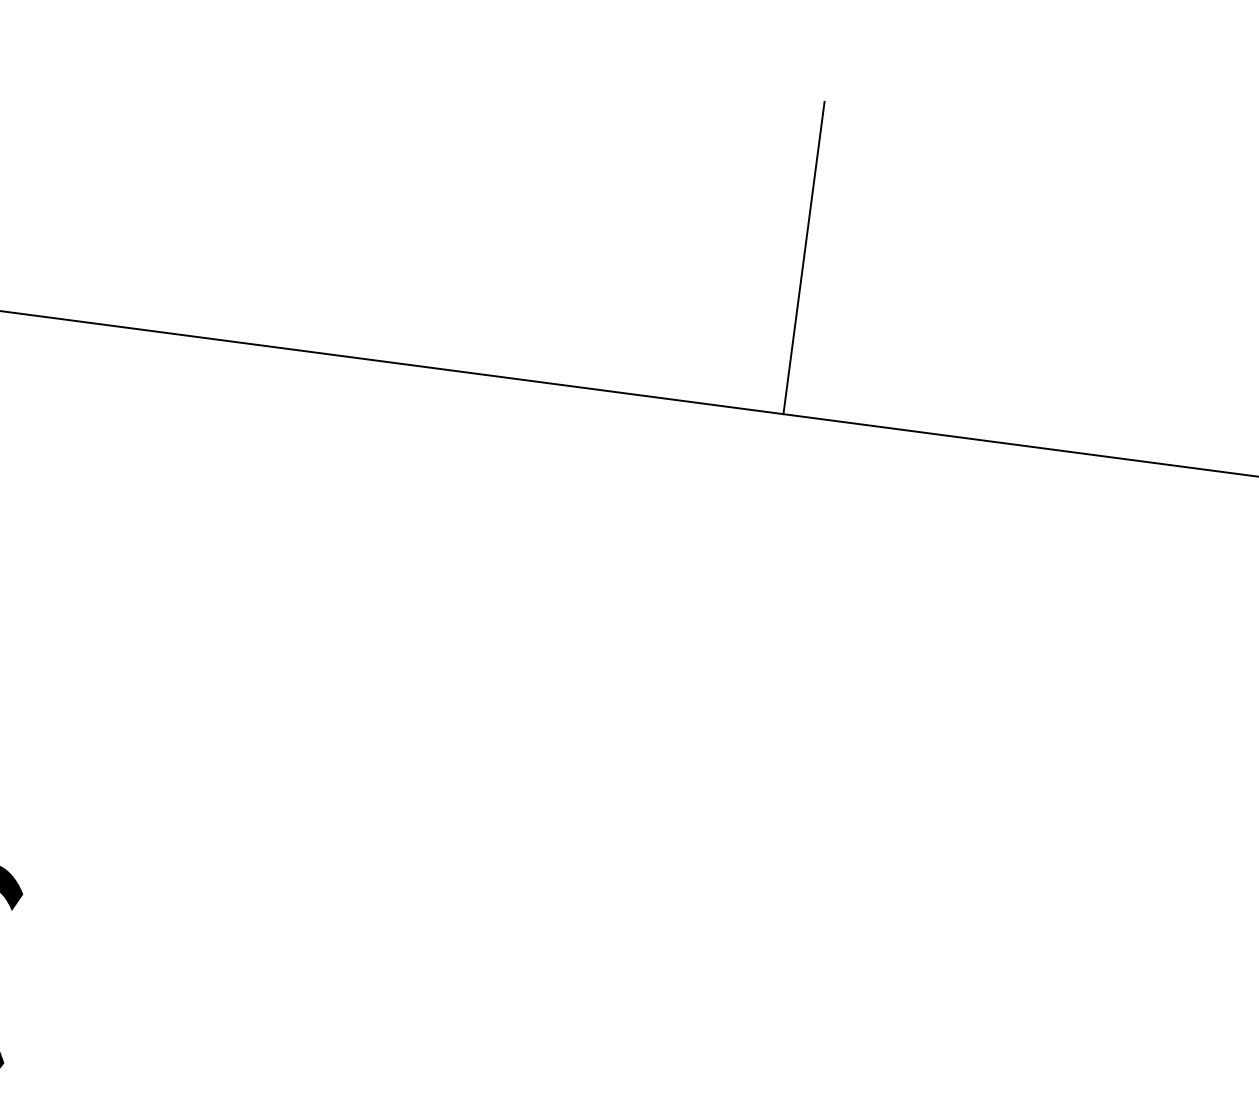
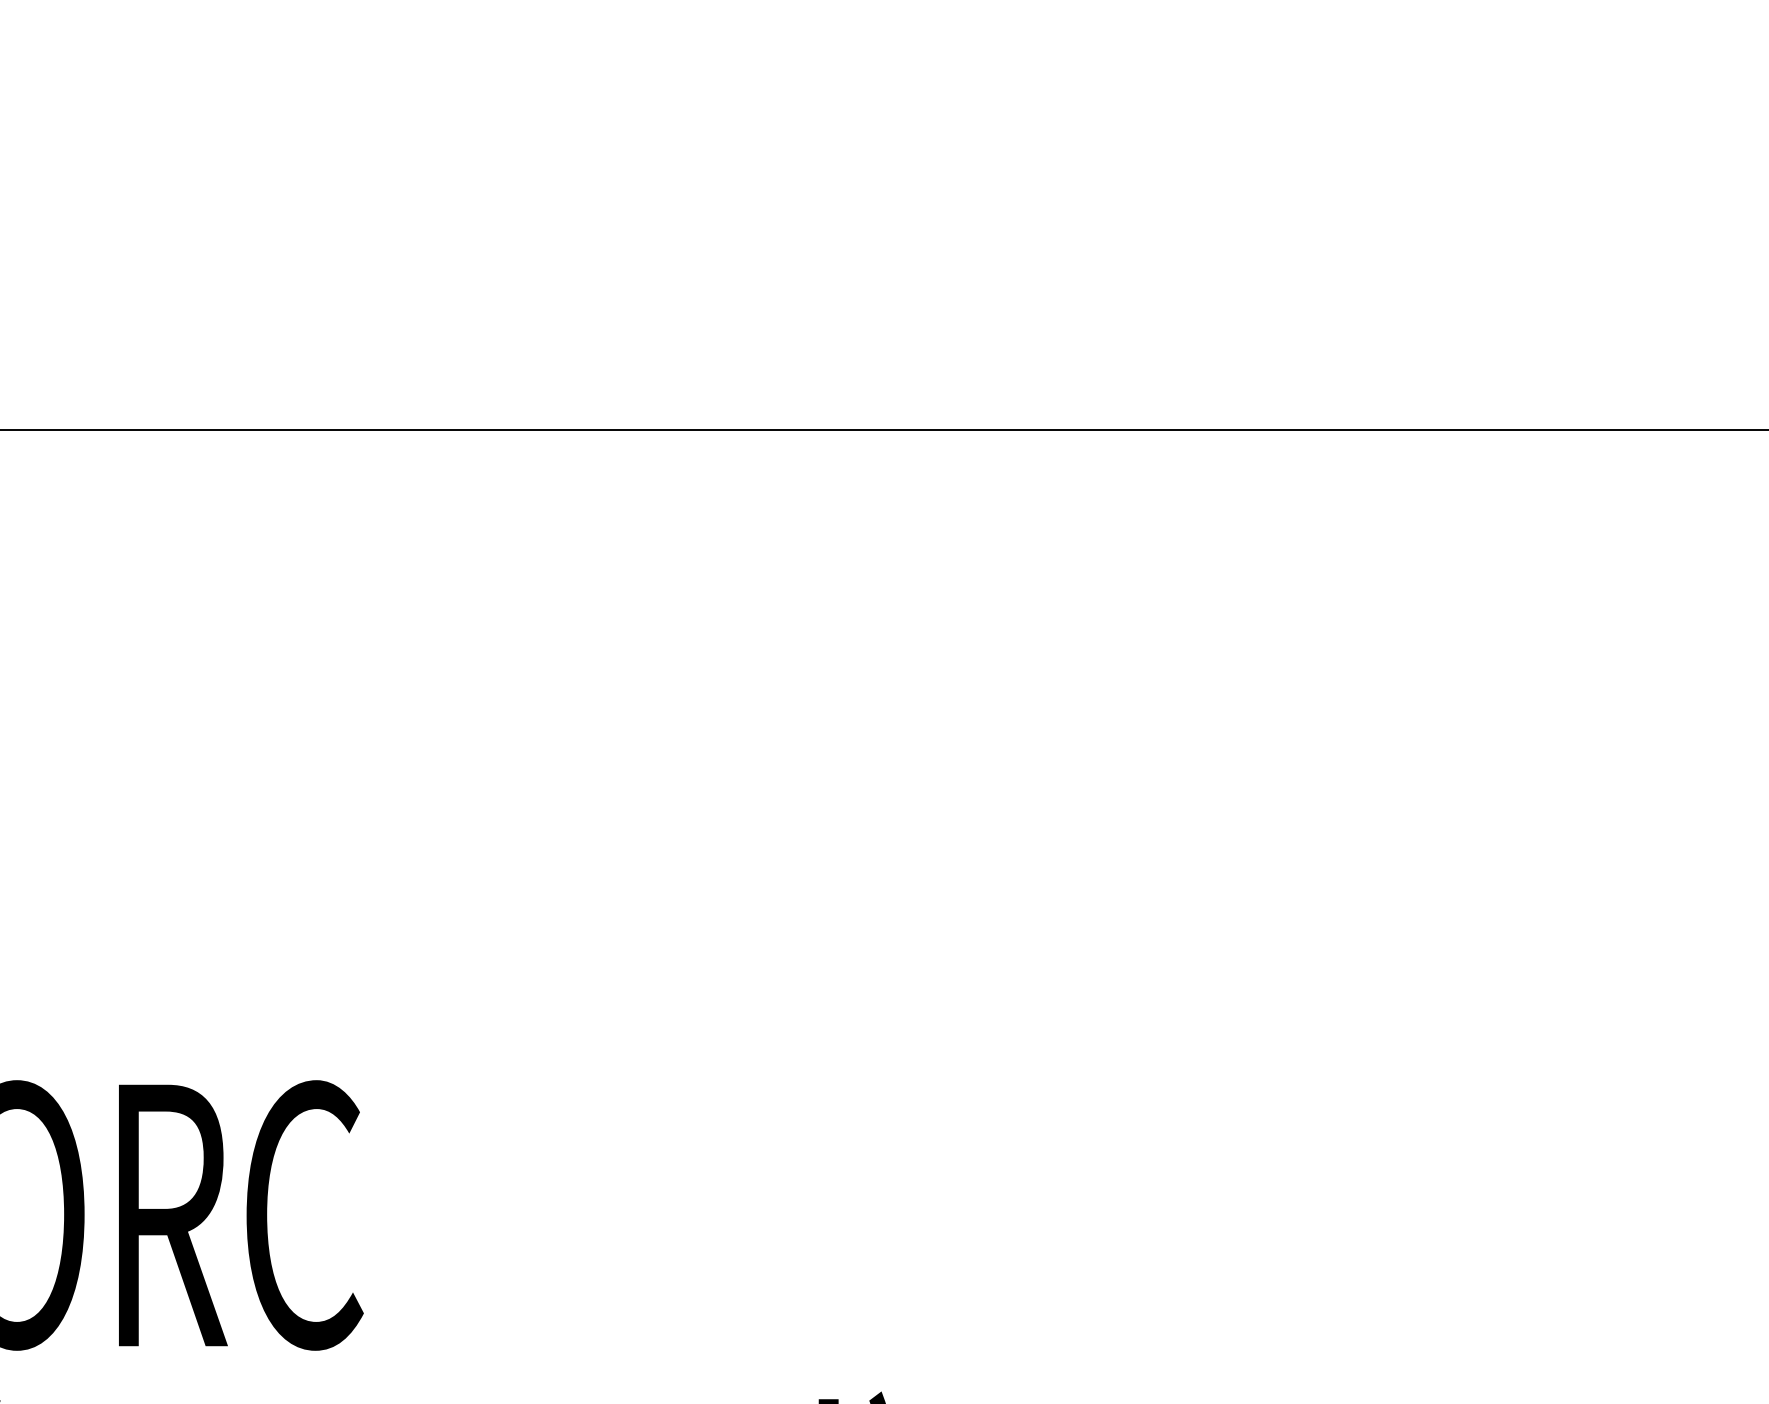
line: (804, 257) -> (1179, 243), removed

